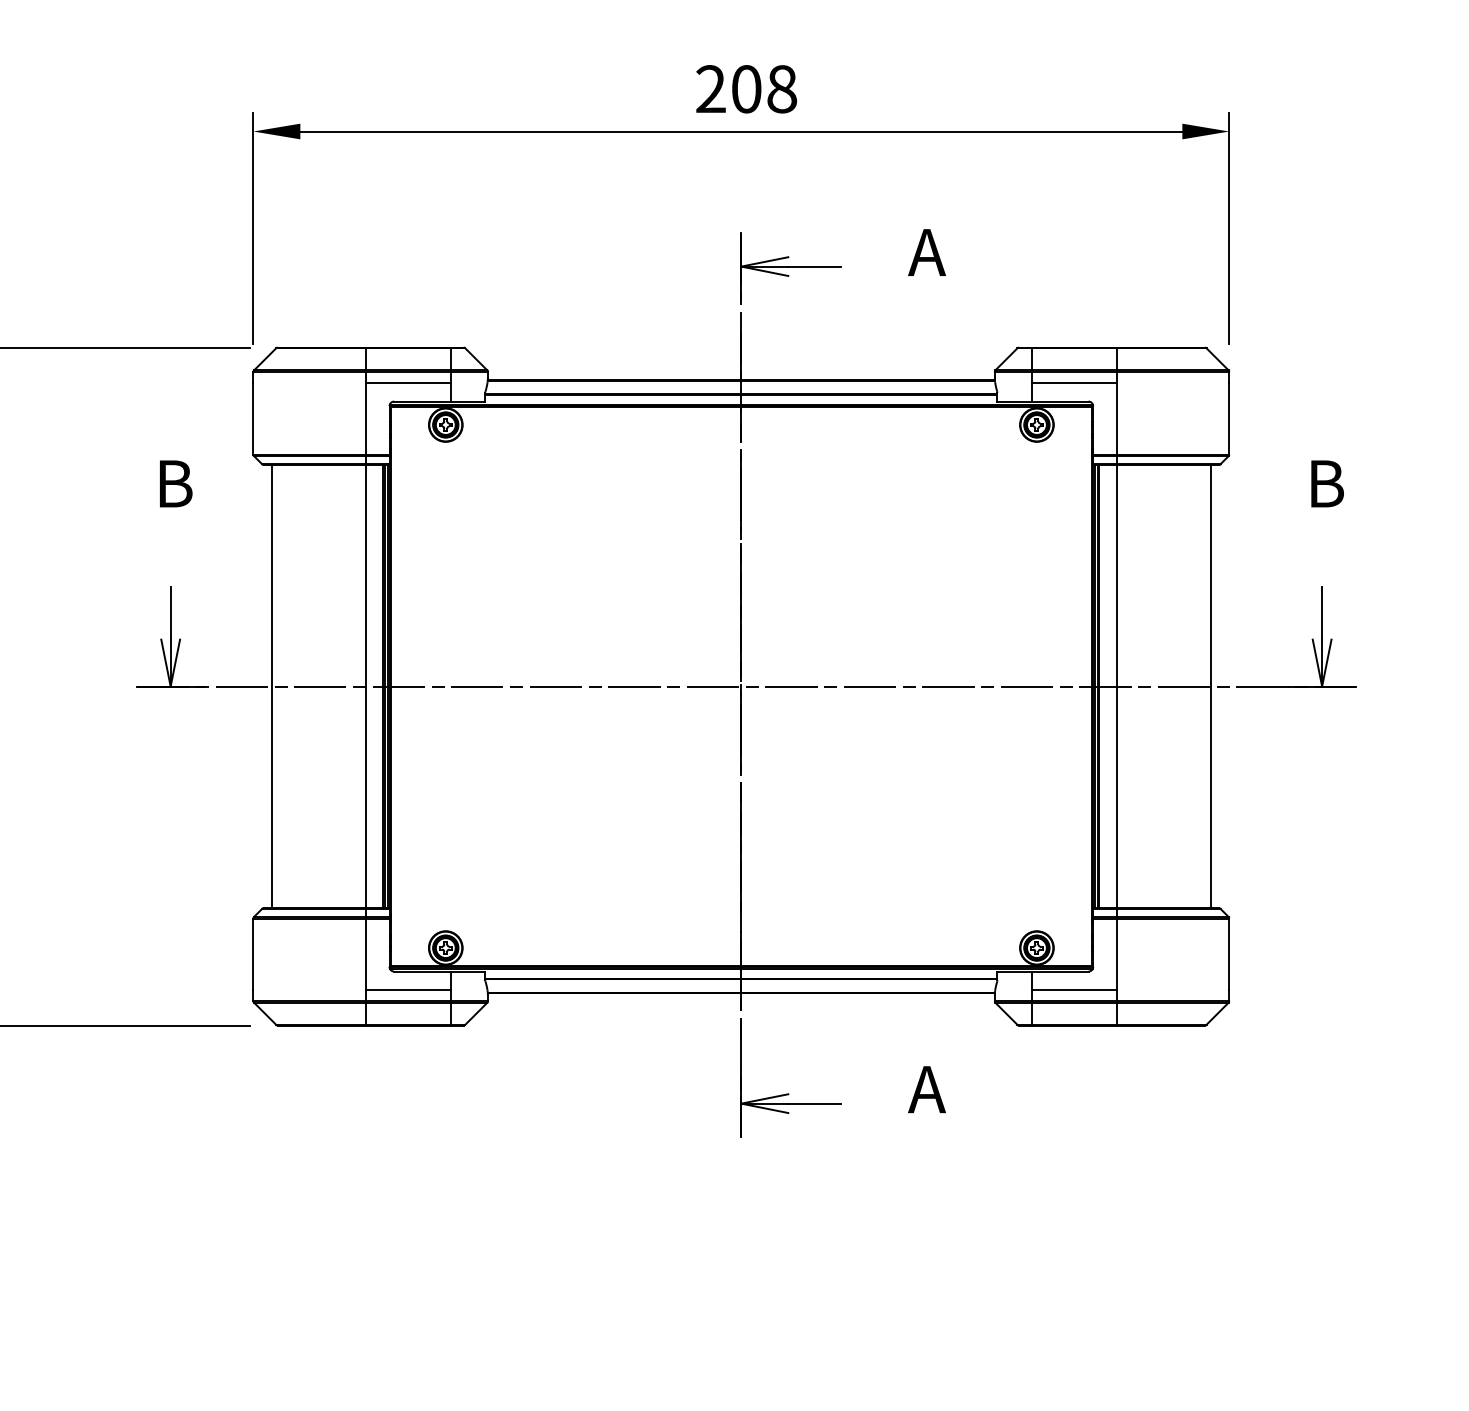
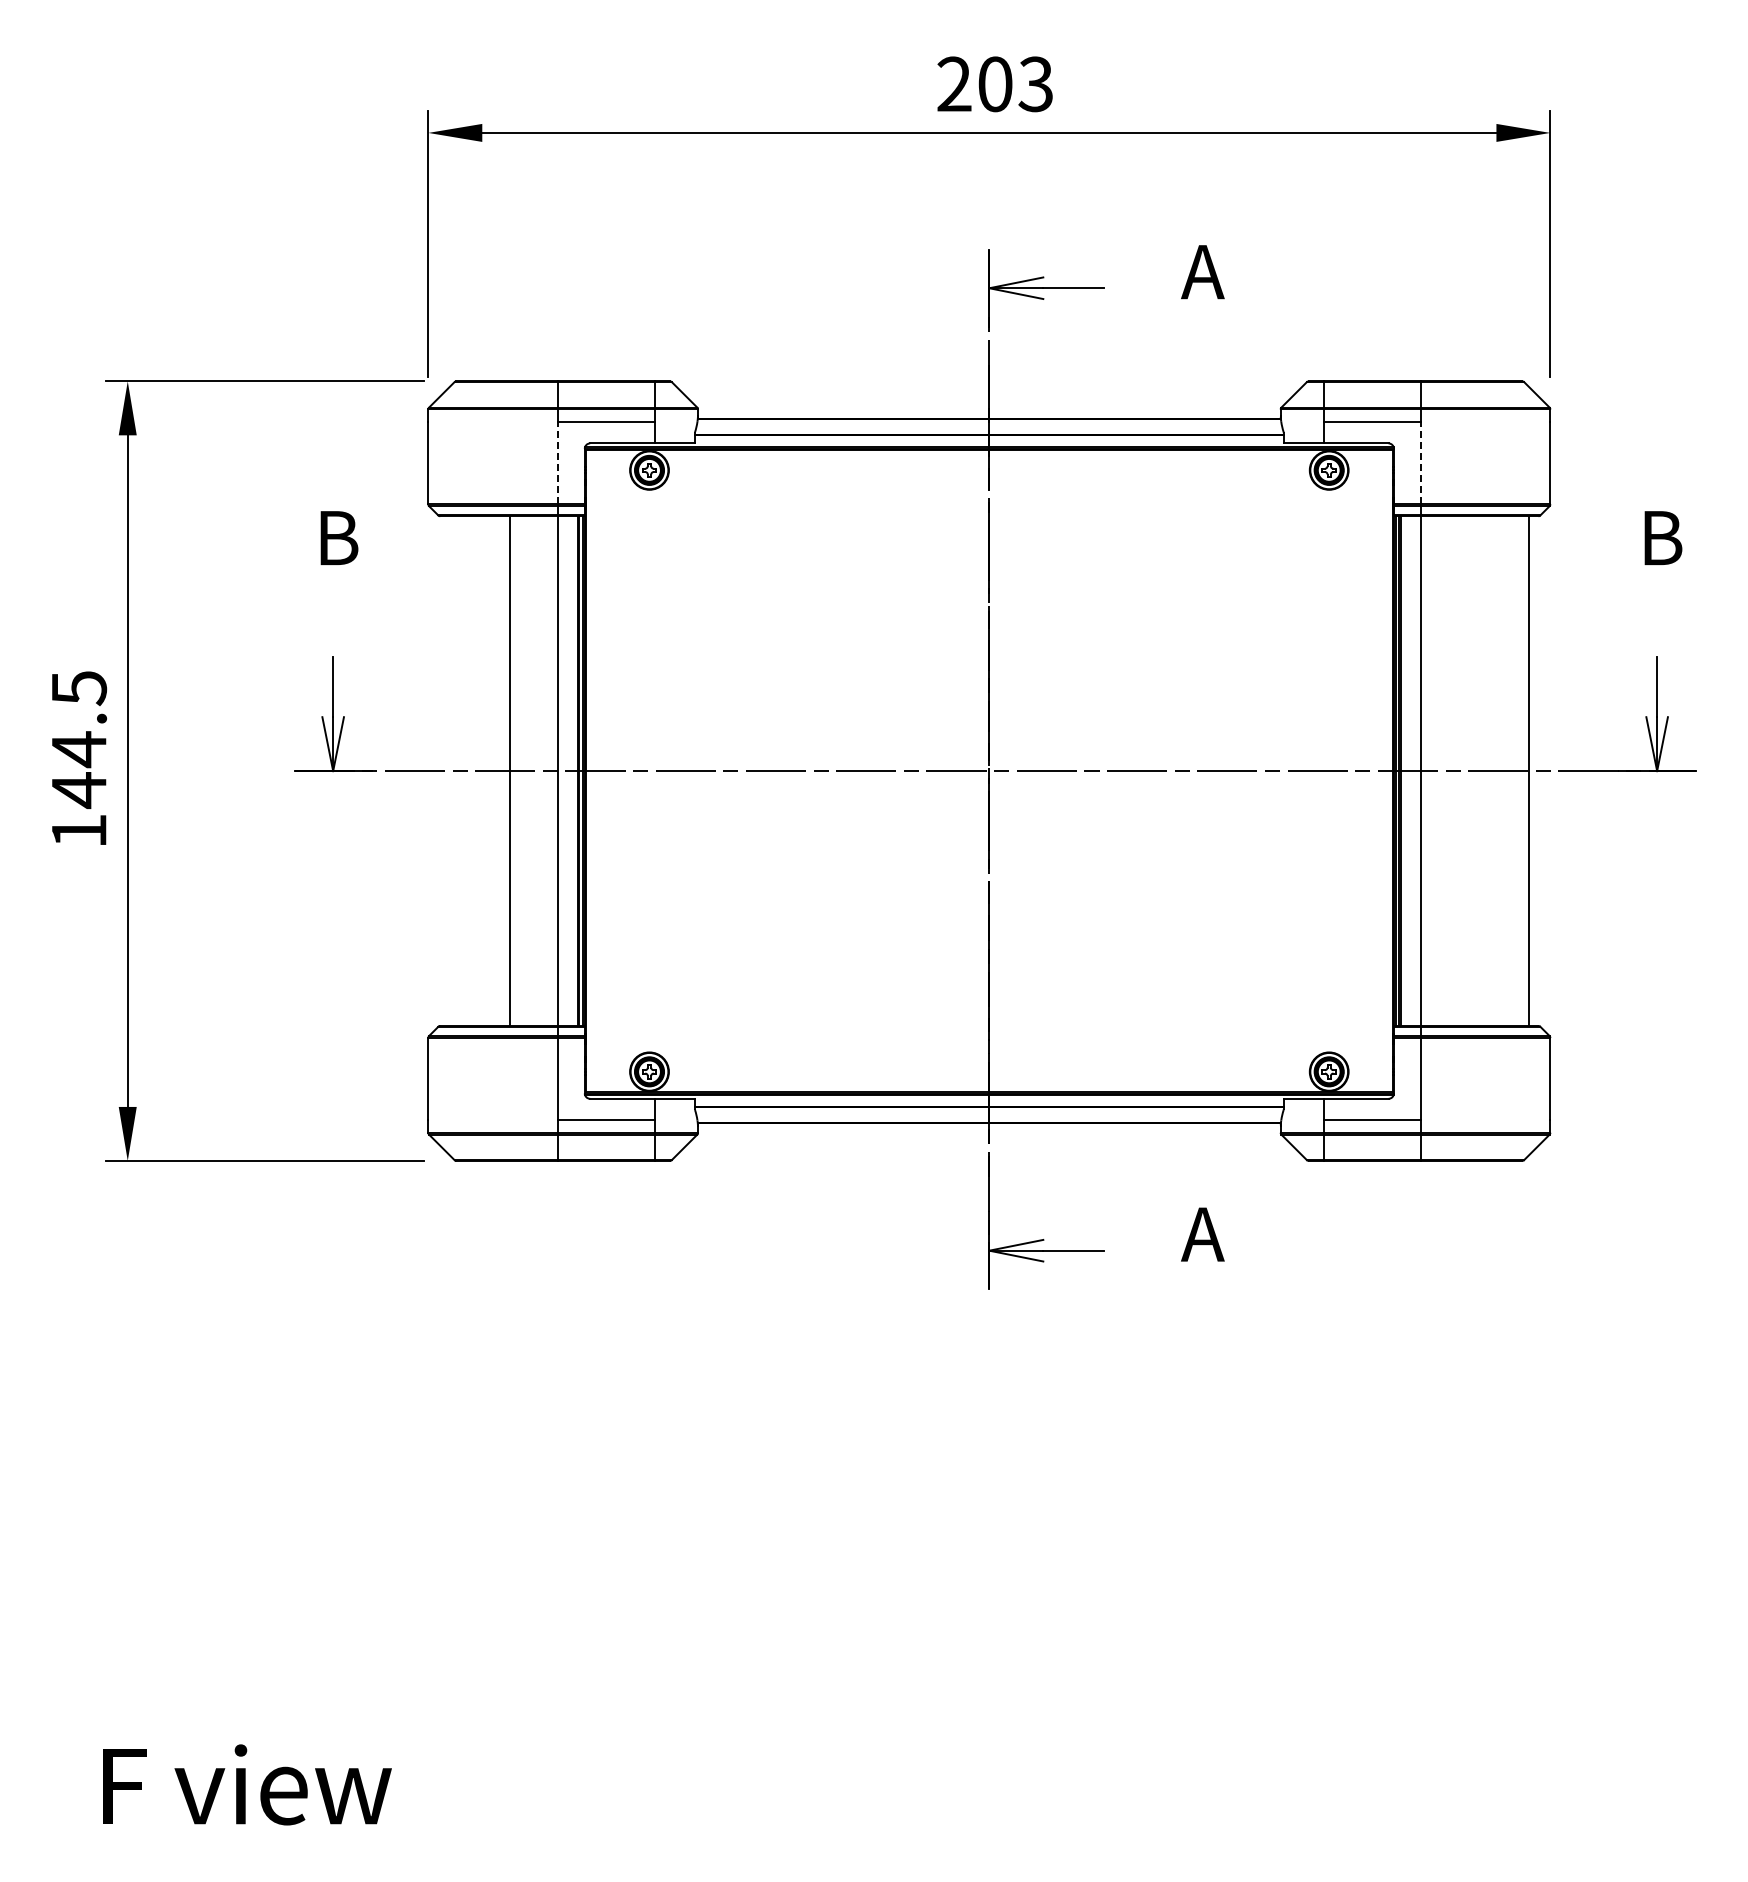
text: (781, 89) -> (1035, 84), 208 -> 203
line: (365, 418) -> (557, 462), solid -> dashed
line: (1116, 418) -> (1420, 462), solid -> dashed
line: (271, 686) -> (509, 771), moved

